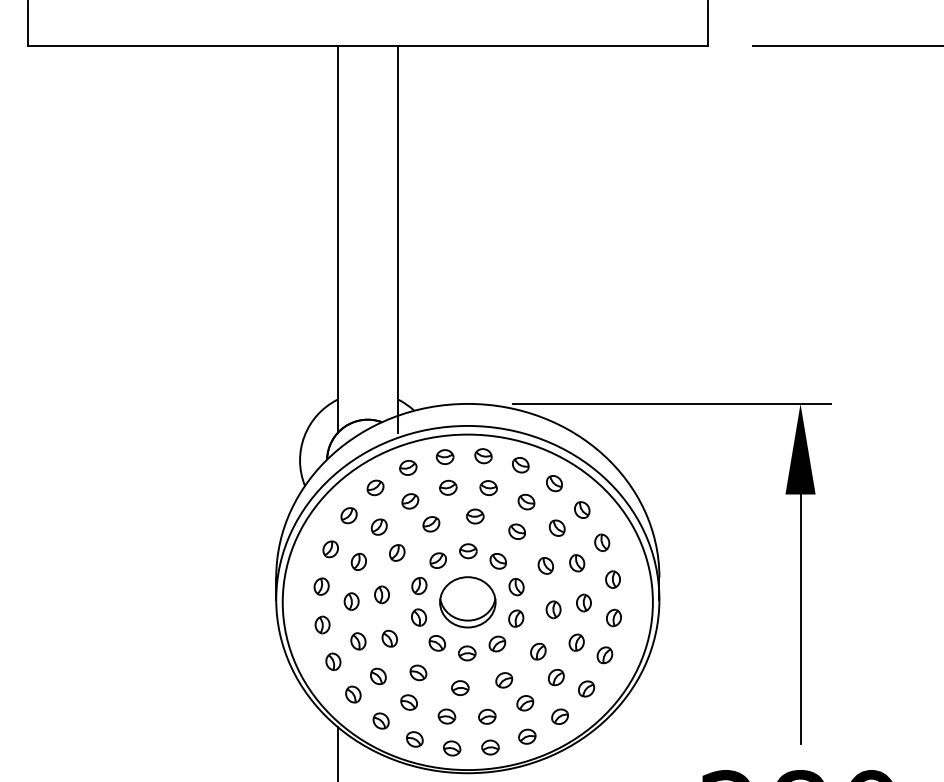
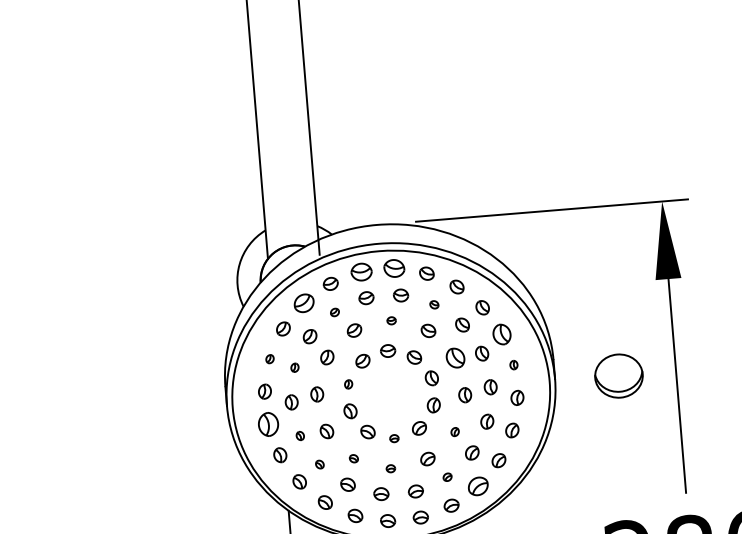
part: (444, 456) -> (360, 271), size x1.4
part: (483, 456) -> (394, 268), size x1.4
part: (375, 487) -> (304, 302), size x1.4
part: (410, 501) -> (335, 312), size x0.6
part: (526, 501) -> (434, 304), size x0.6
part: (475, 516) -> (391, 320), size x0.6
part: (602, 542) -> (502, 334), size x1.4
part: (330, 549) -> (269, 359), size x0.6
part: (358, 561) -> (294, 367), size x0.6
part: (545, 565) -> (455, 357), size x1.4
part: (612, 579) -> (513, 365), size x0.6
part: (419, 586) -> (348, 384), size x0.6
part: (467, 602) -> (618, 376), moved
part: (322, 624) -> (268, 424), size x1.6
part: (358, 641) -> (300, 436), size x0.6
part: (538, 651) -> (455, 431), size x0.6
part: (467, 653) -> (394, 438), size x0.6
part: (418, 672) -> (353, 458), size x0.6
part: (378, 676) -> (319, 464), size x0.6
part: (460, 687) -> (390, 468), size x0.6
part: (525, 703) -> (447, 477), size x0.6
part: (559, 716) -> (477, 486), size x1.4

